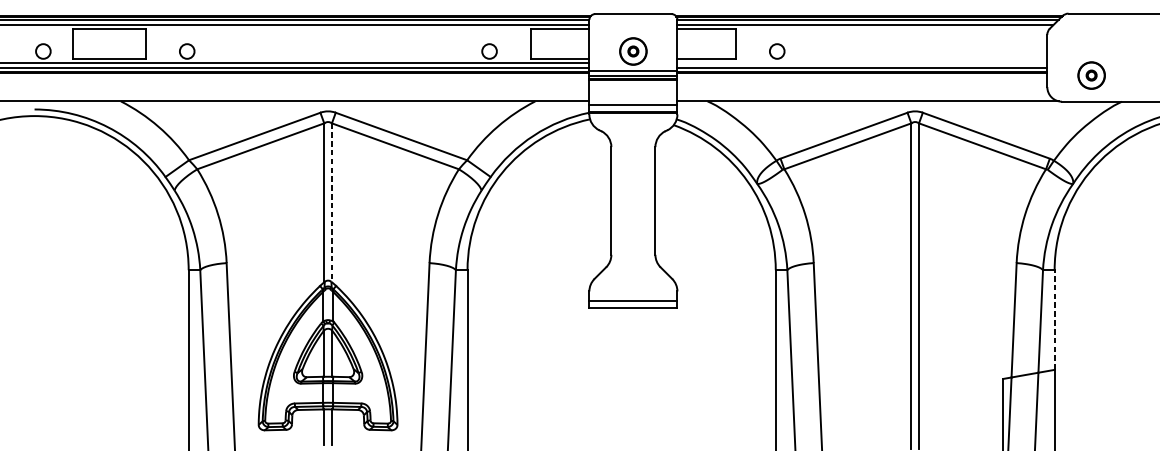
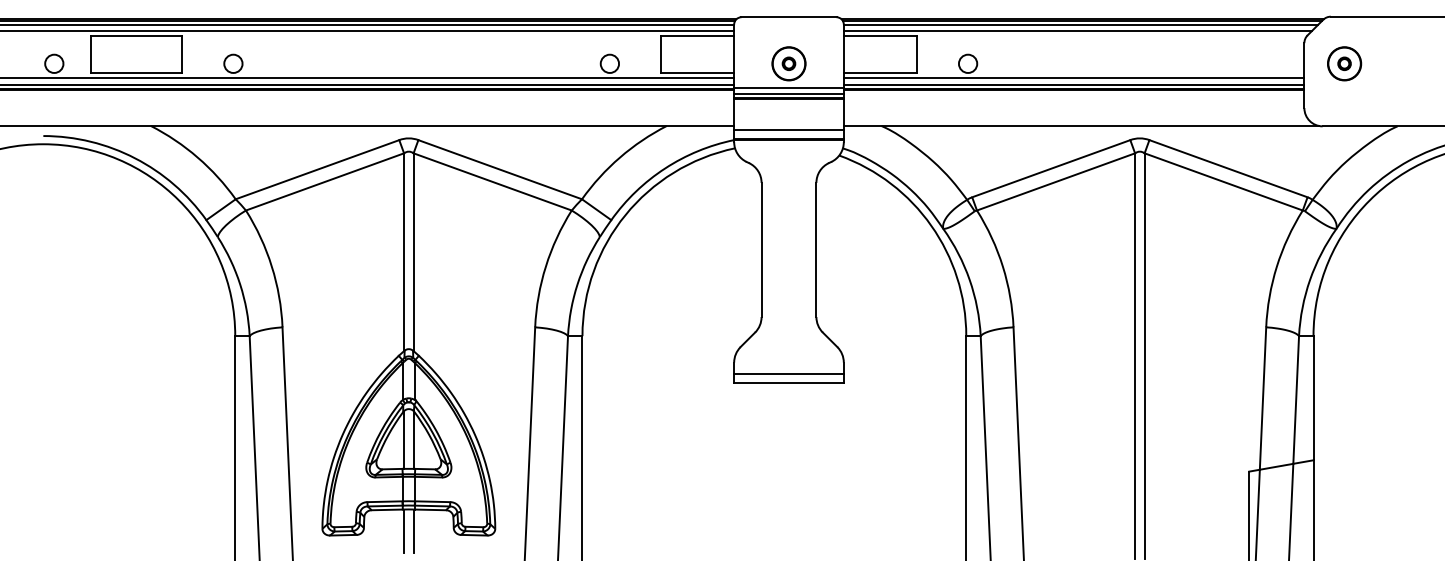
line: (861, 63) -> (1073, 78), added
part: (1091, 75) -> (1344, 63), moved
line: (331, 203) -> (413, 252), dashed -> solid
line: (1054, 319) -> (1313, 397), dashed -> solid

